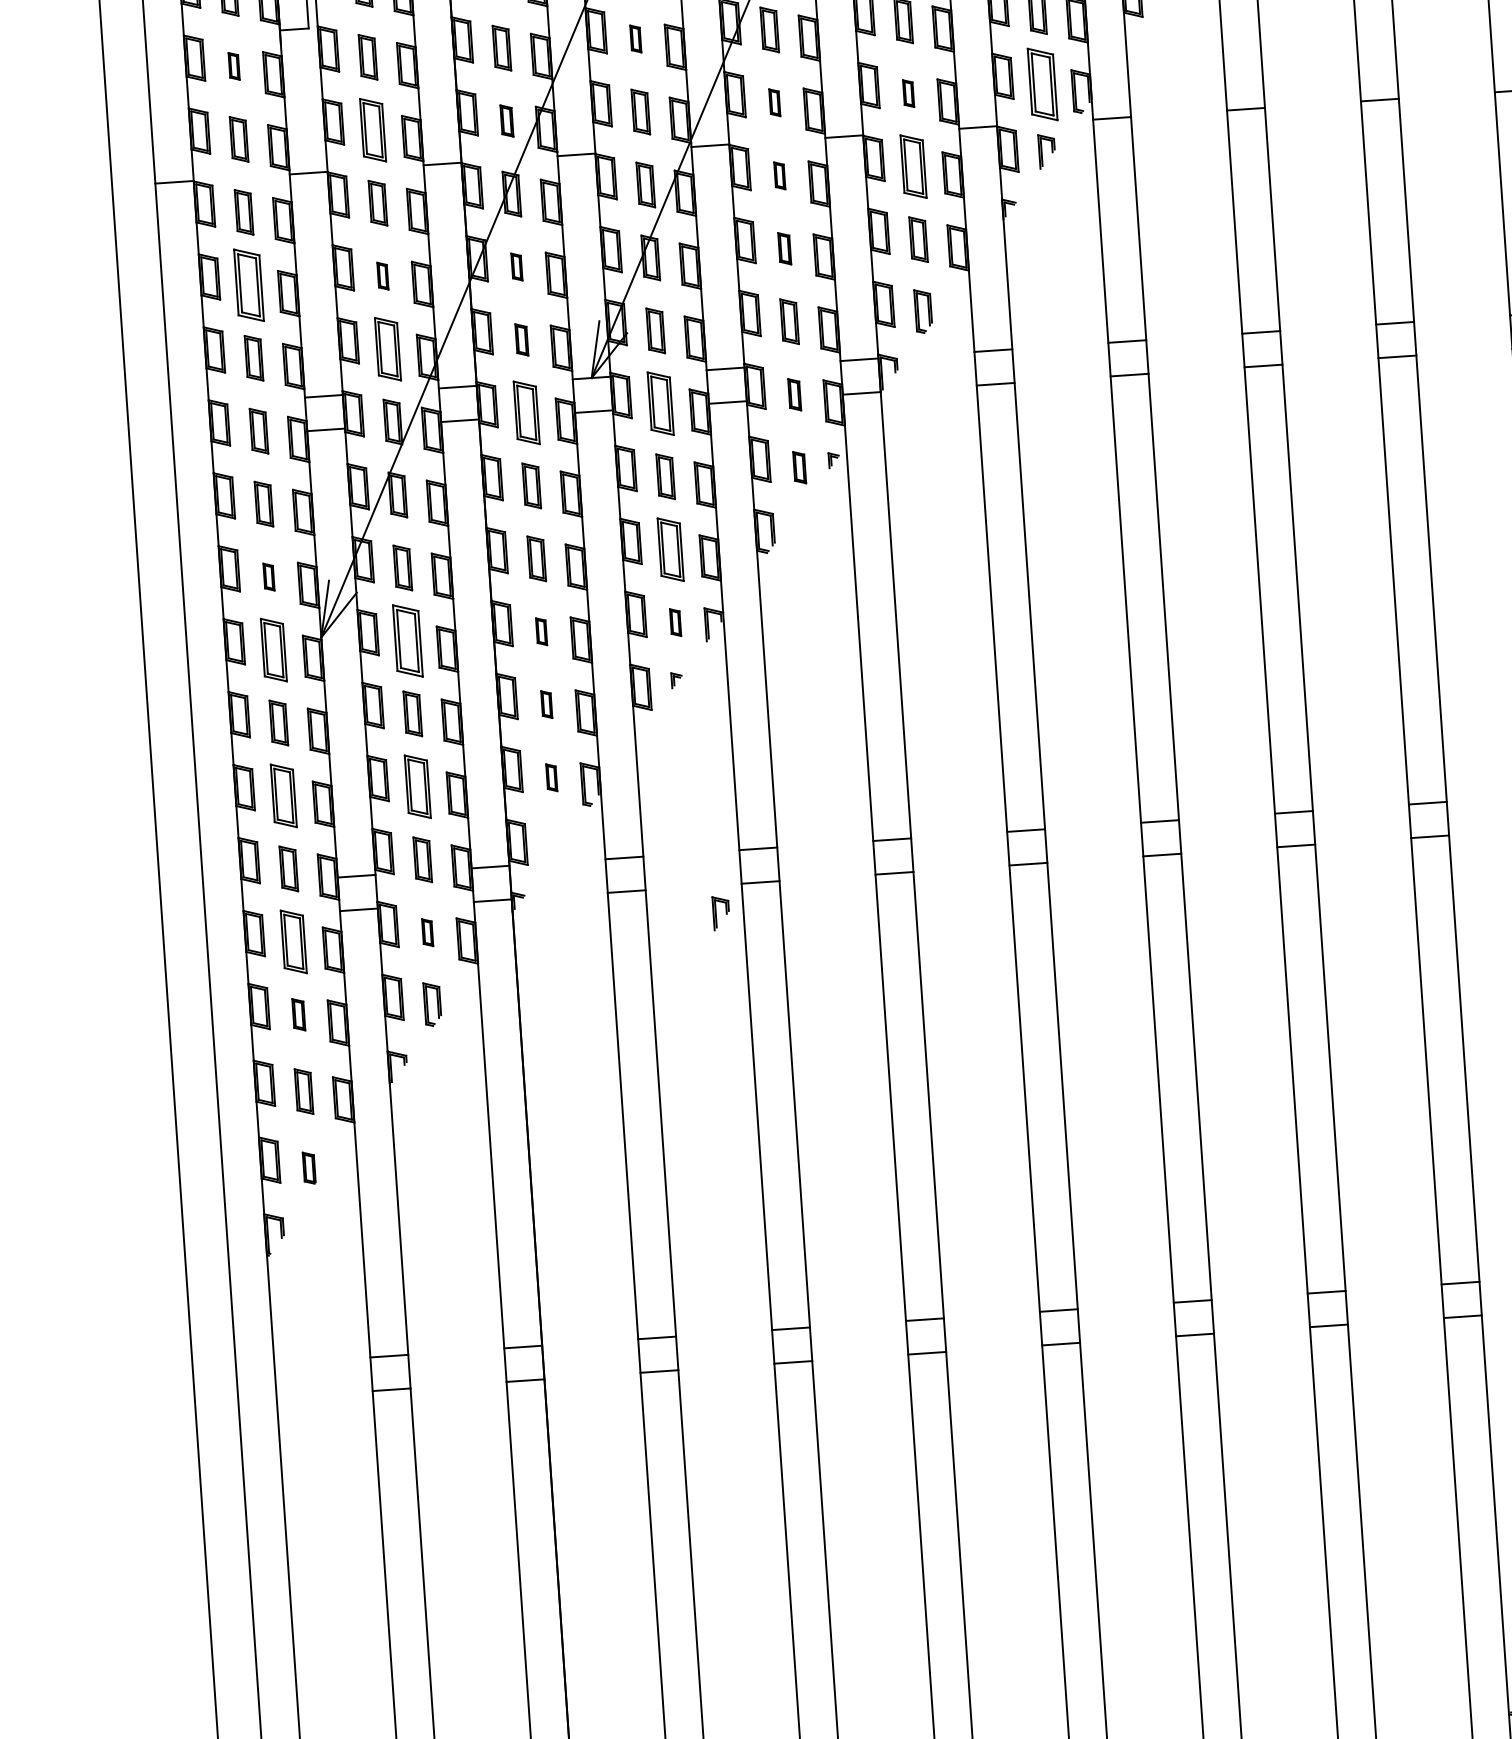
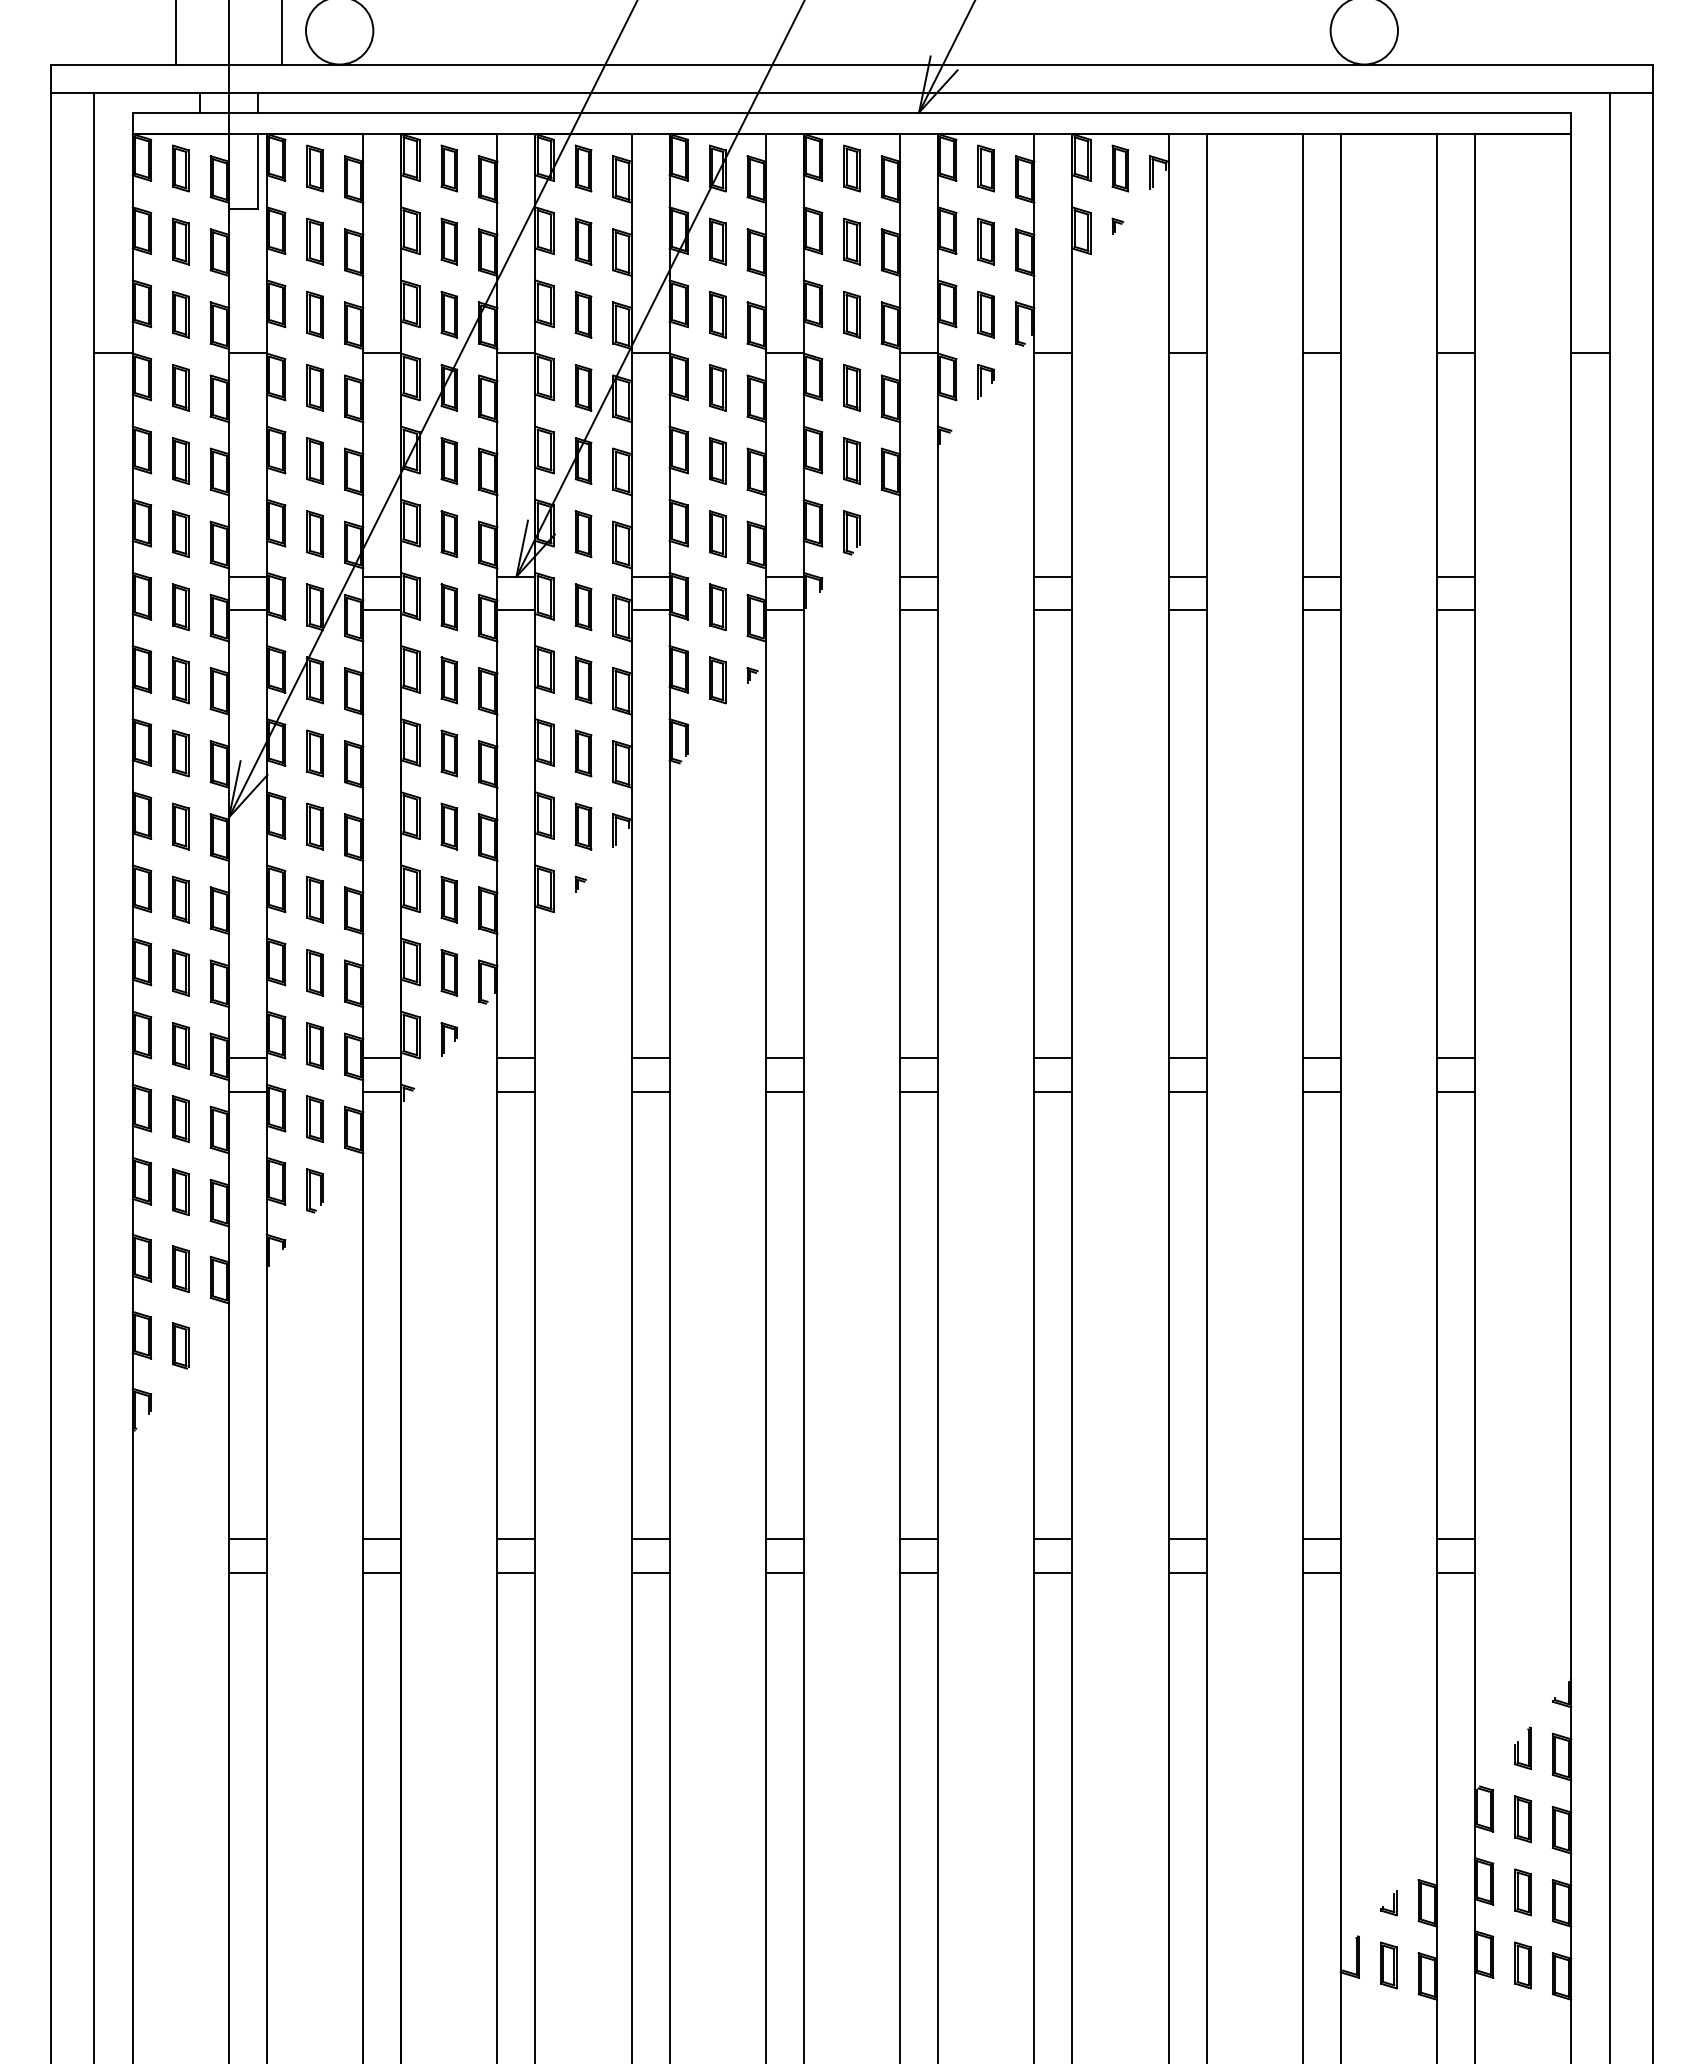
part: (635, 38) -> (583, 241), size x1.67
part: (233, 66) -> (180, 241), size x1.67
part: (1041, 84) -> (985, 314), size x0.62
part: (908, 93) -> (851, 314), size x1.67
part: (774, 102) -> (717, 314), size x1.67
part: (507, 120) -> (449, 314), size x1.43
part: (372, 130) -> (314, 314), size x0.71
part: (913, 166) -> (851, 387), size x0.71
part: (779, 175) -> (717, 387), size x1.67
part: (784, 248) -> (717, 460), size x1.43
part: (516, 266) -> (449, 460), size x1.67
part: (382, 275) -> (314, 460), size x1.67
part: (248, 284) -> (180, 460), size x0.62
part: (521, 339) -> (449, 533), size x1.43
part: (387, 348) -> (314, 533), size x0.71
part: (794, 394) -> (717, 607), size x1.43
part: (660, 404) -> (583, 607), size x0.71
part: (526, 413) -> (449, 607), size x0.71
part: (799, 467) -> (717, 680), size x1.43
part: (670, 549) -> (583, 753), size x0.71
part: (268, 577) -> (180, 753), size x1.67
part: (675, 622) -> (583, 826), size x1.67
part: (540, 631) -> (448, 826), size x1.67
part: (407, 640) -> (314, 826), size x0.62
part: (273, 649) -> (180, 826), size x0.71
part: (546, 704) -> (449, 899), size x1.67
part: (551, 777) -> (449, 972), size x1.67
part: (417, 786) -> (314, 972), size x0.71
part: (283, 795) -> (180, 972), size x0.71
part: (721, 913) -> (449, 1039), moved
part: (427, 932) -> (314, 1118), size x1.67
part: (293, 941) -> (180, 1118), size x0.71
part: (298, 1014) -> (180, 1191), size x1.43
part: (308, 1167) -> (180, 1345), size x1.43

